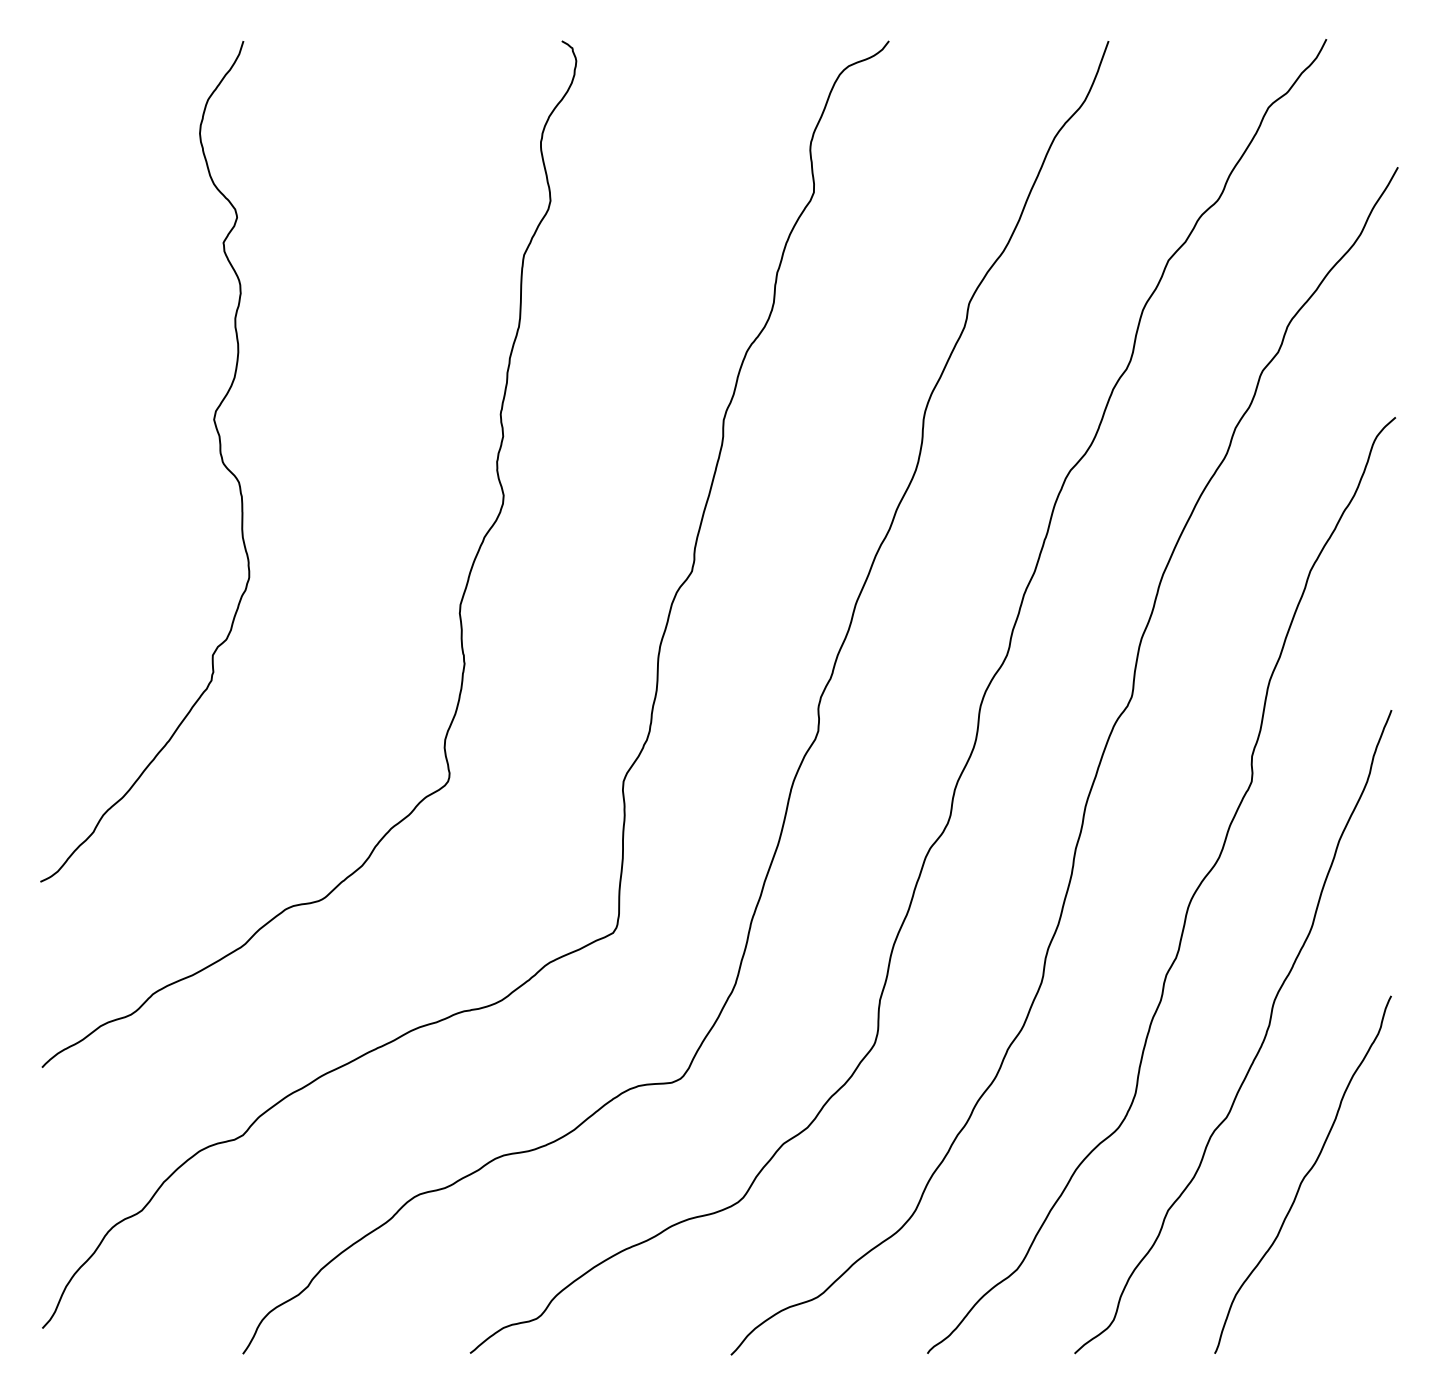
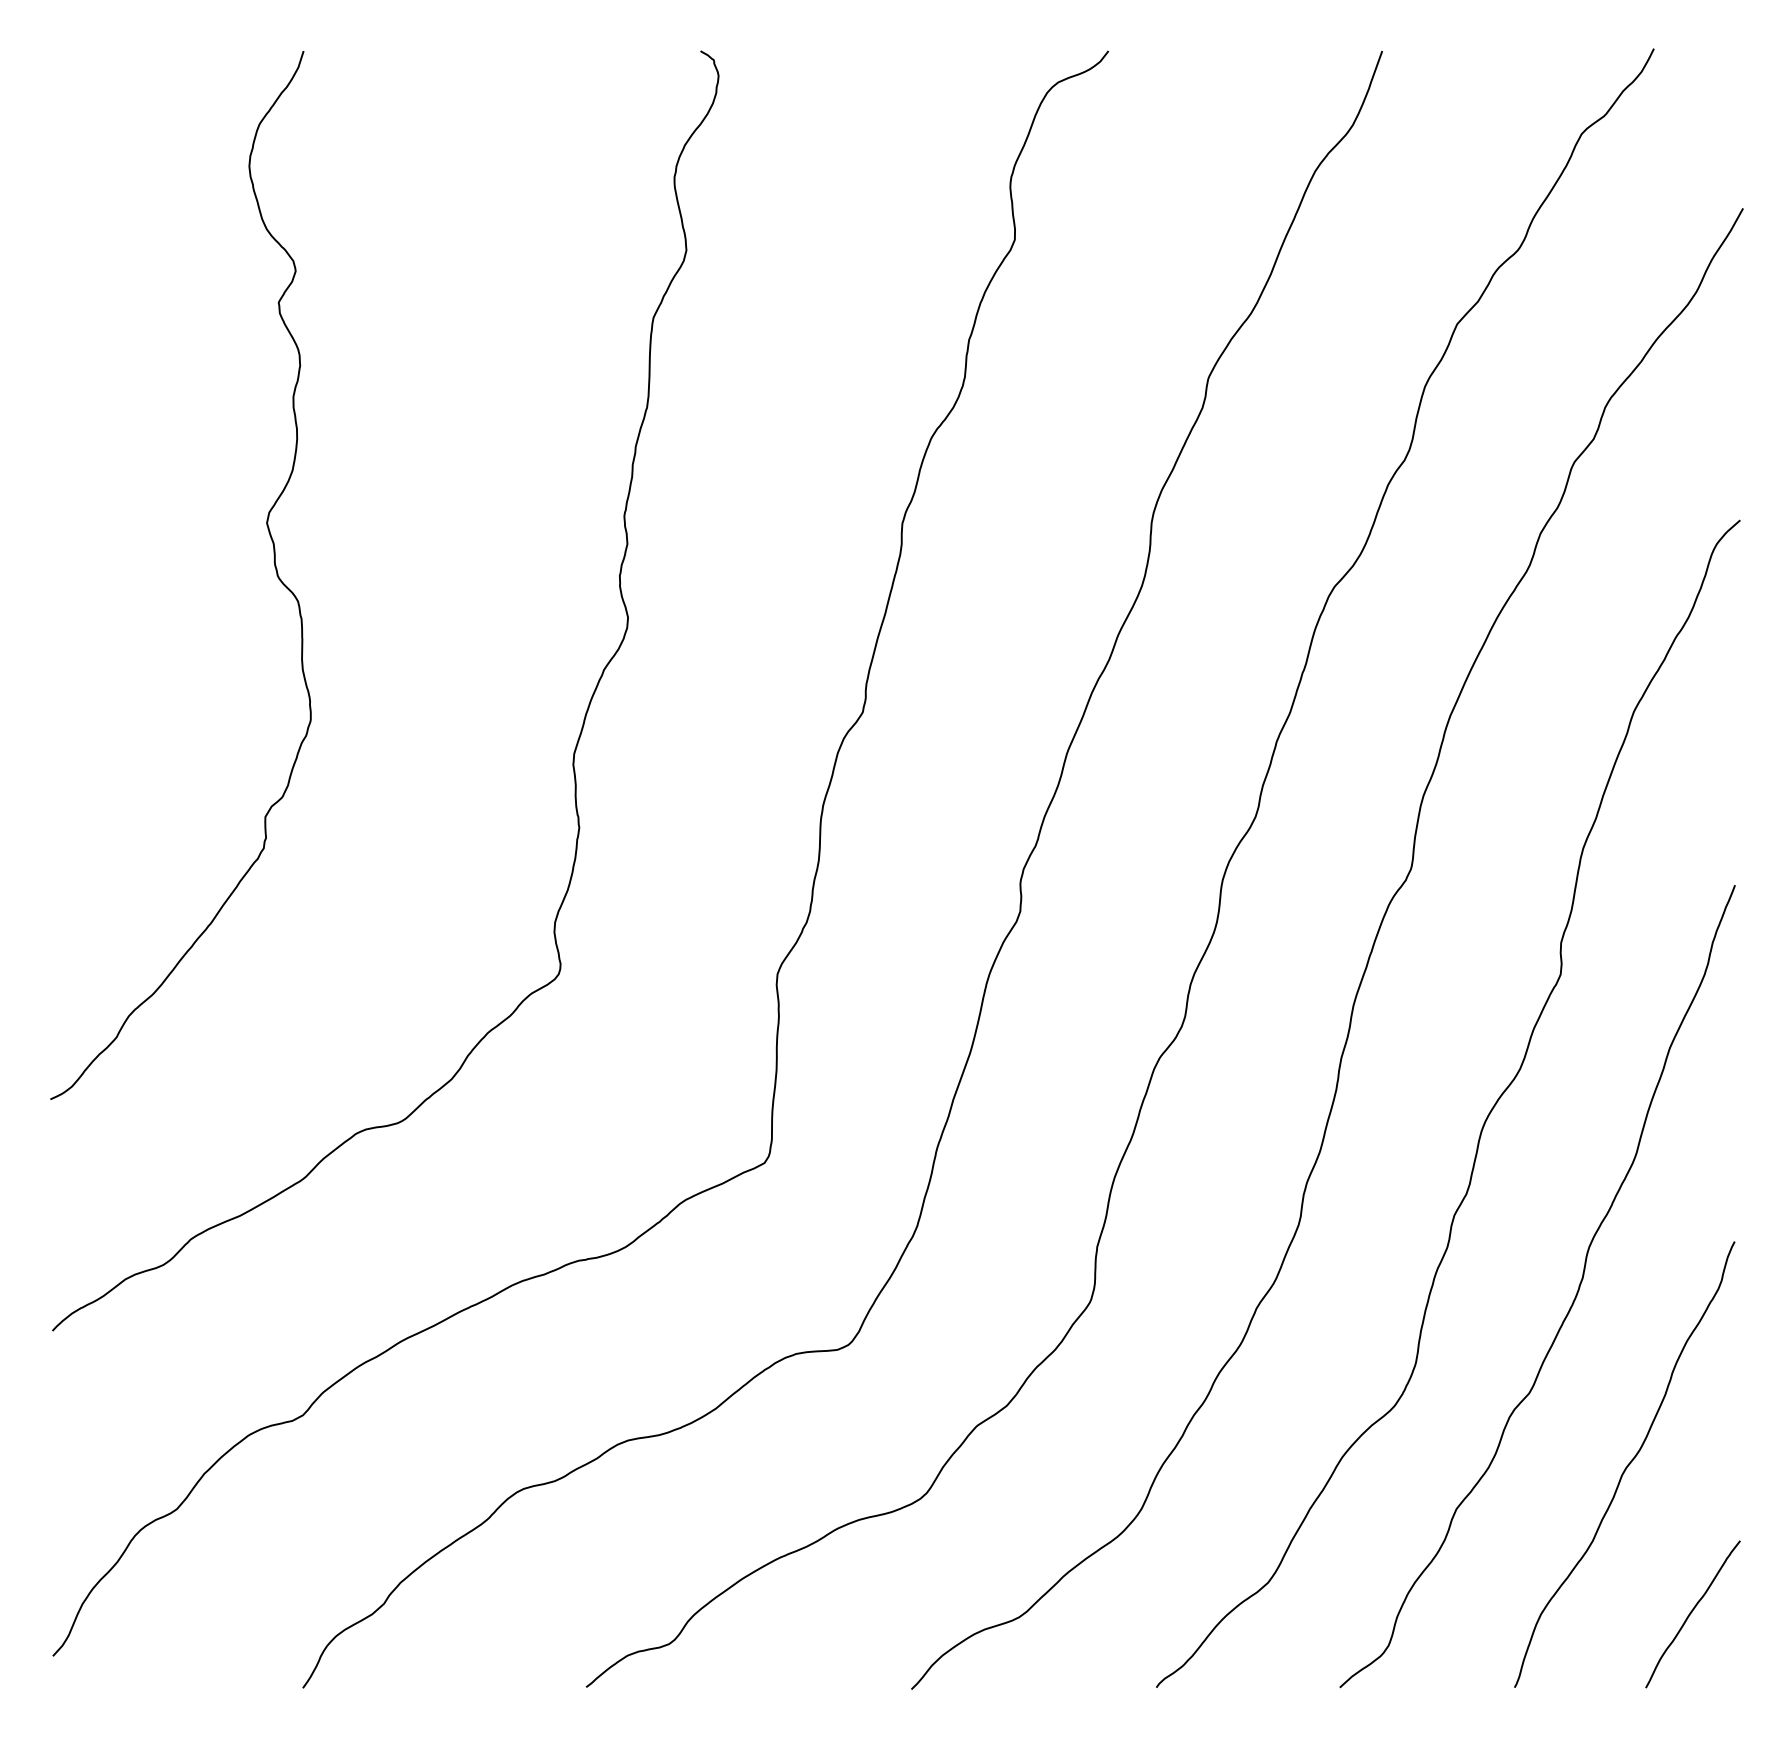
curve: (1357, 1293) -> (1692, 1612), added

